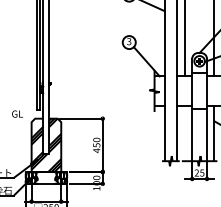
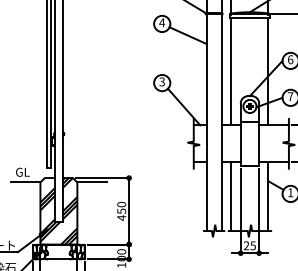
line: (19, 122) -> (25, 182), added
line: (72, 122) -> (91, 182), added
line: (184, 133) -> (231, 196), added

